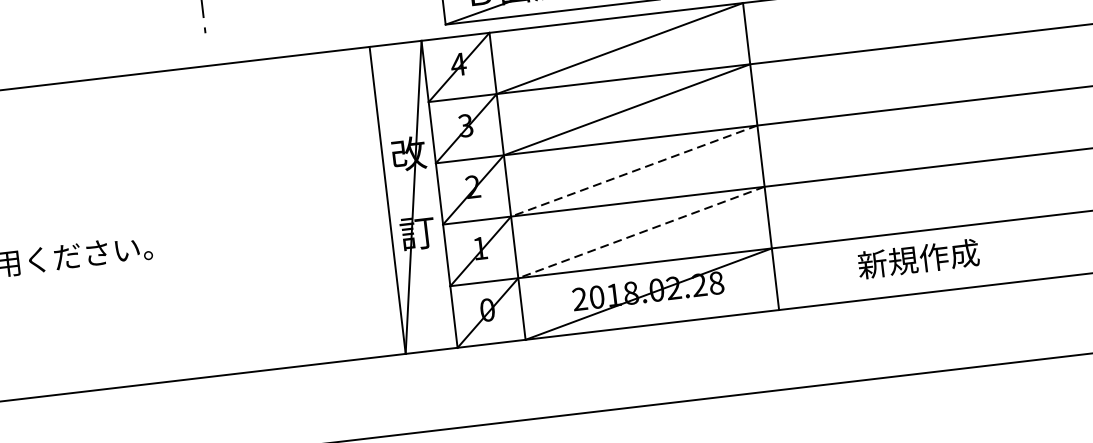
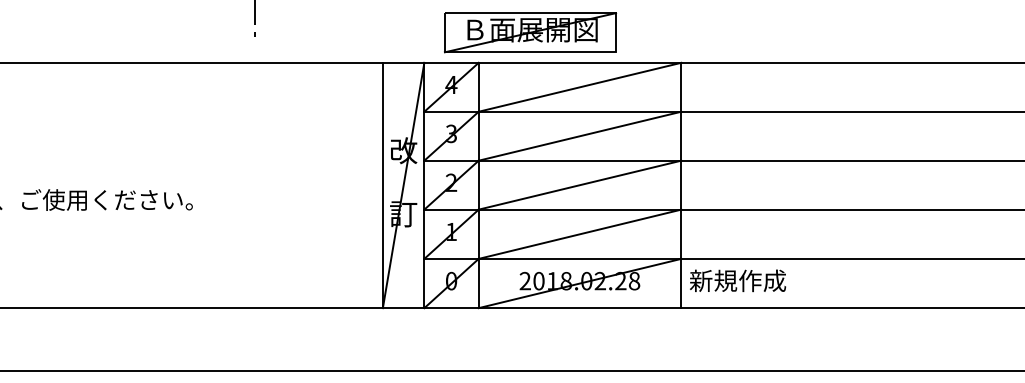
line: (633, 171) -> (579, 185), dashed -> solid
line: (640, 232) -> (579, 234), dashed -> solid
text: (919, 258) -> (738, 280), moved

